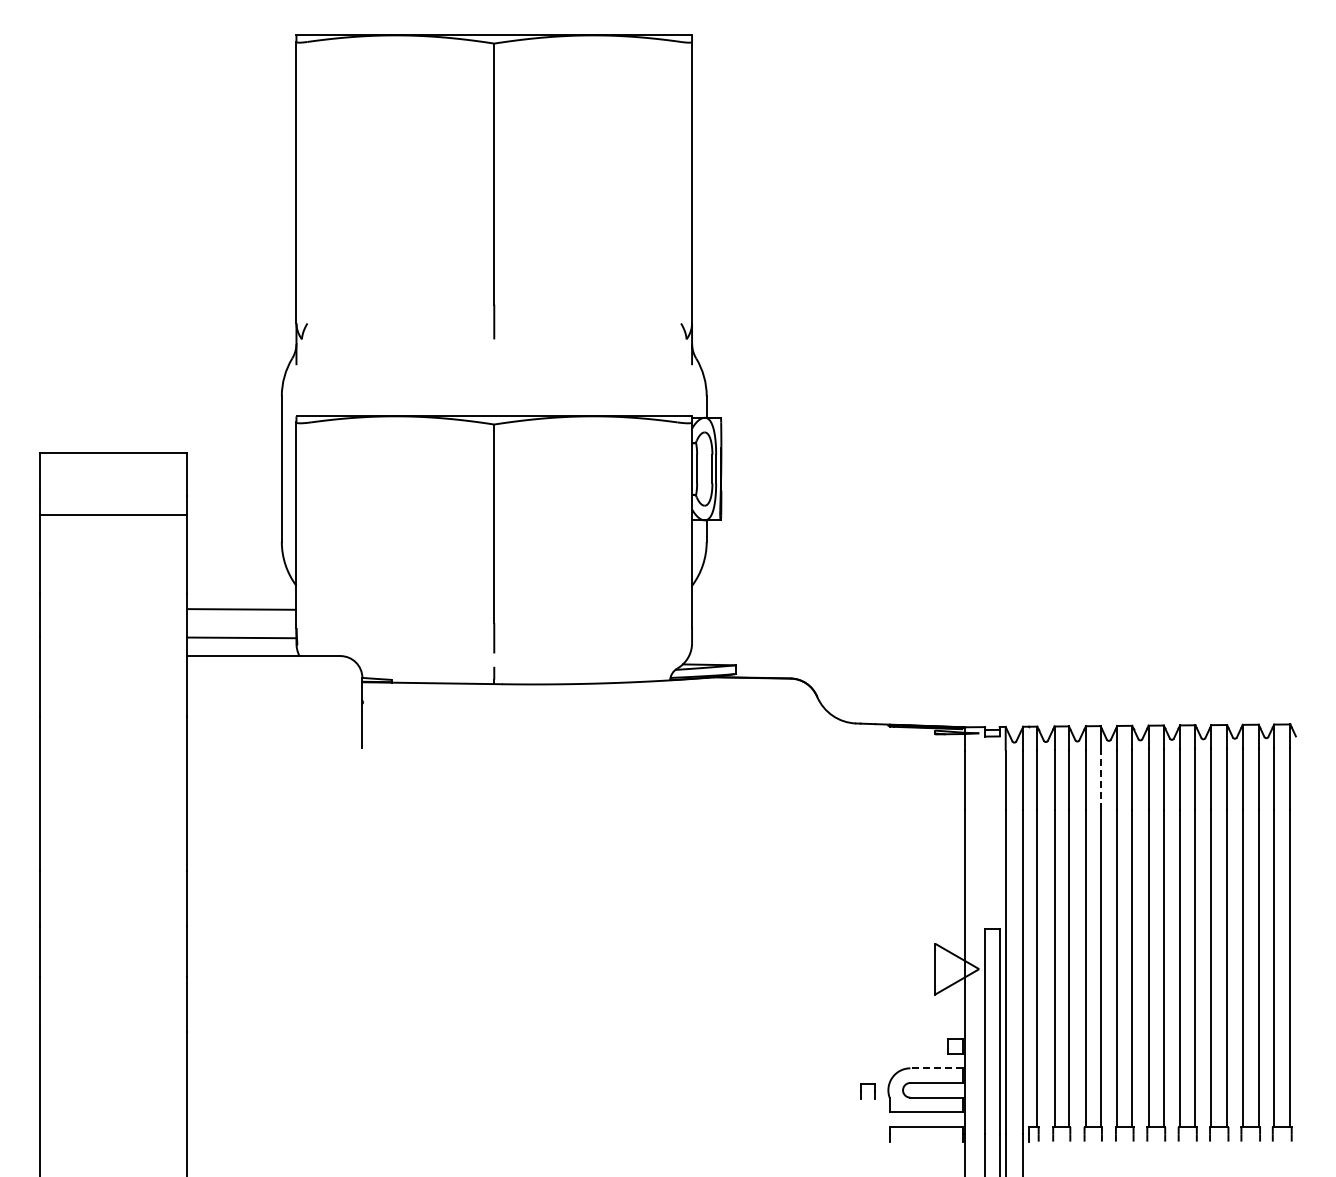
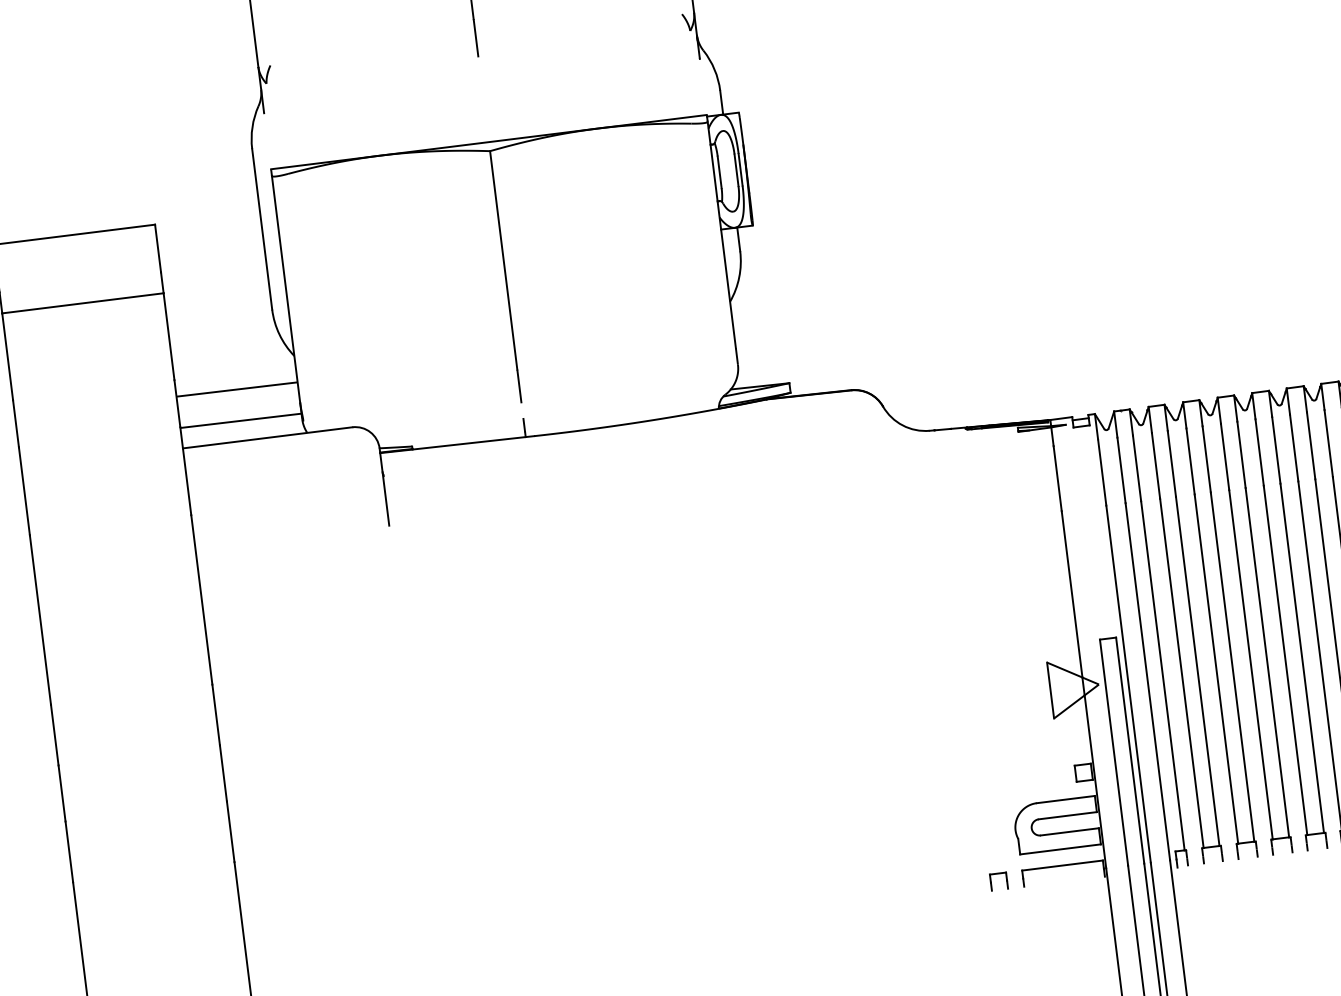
line: (1100, 779) -> (1206, 458), dashed -> solid
line: (936, 1068) -> (1065, 799), dashed -> solid
part: (867, 1091) -> (998, 881), moved

